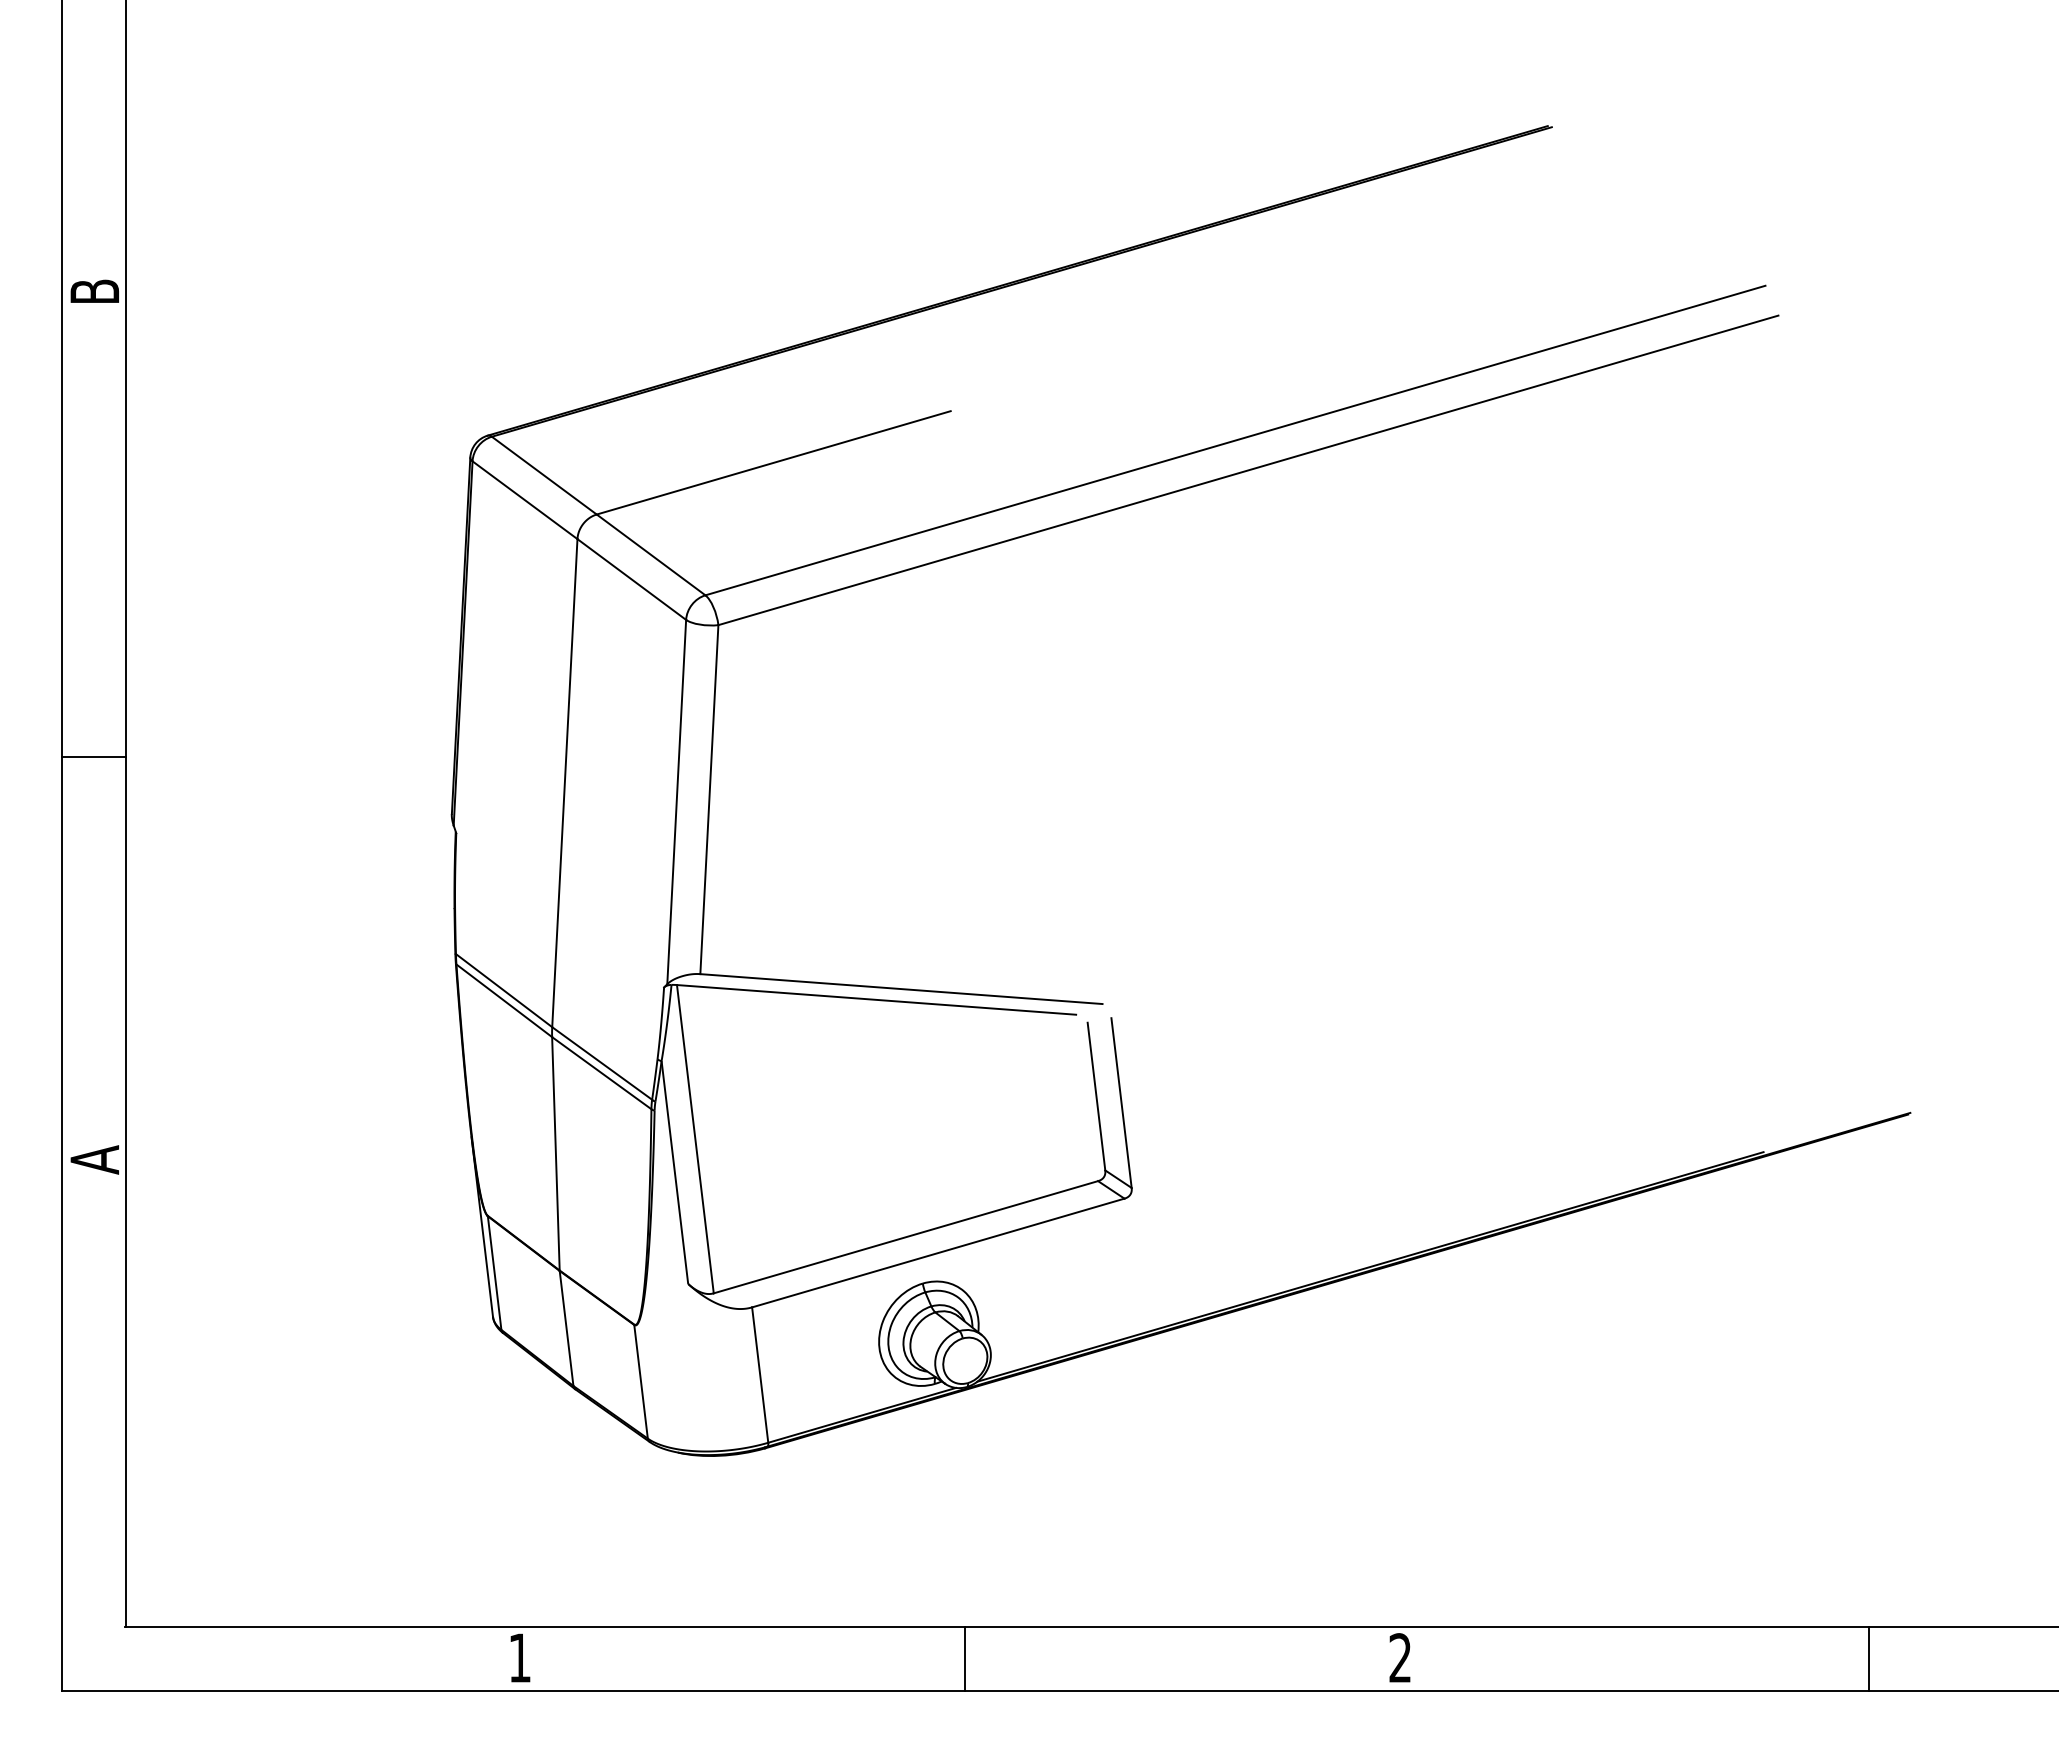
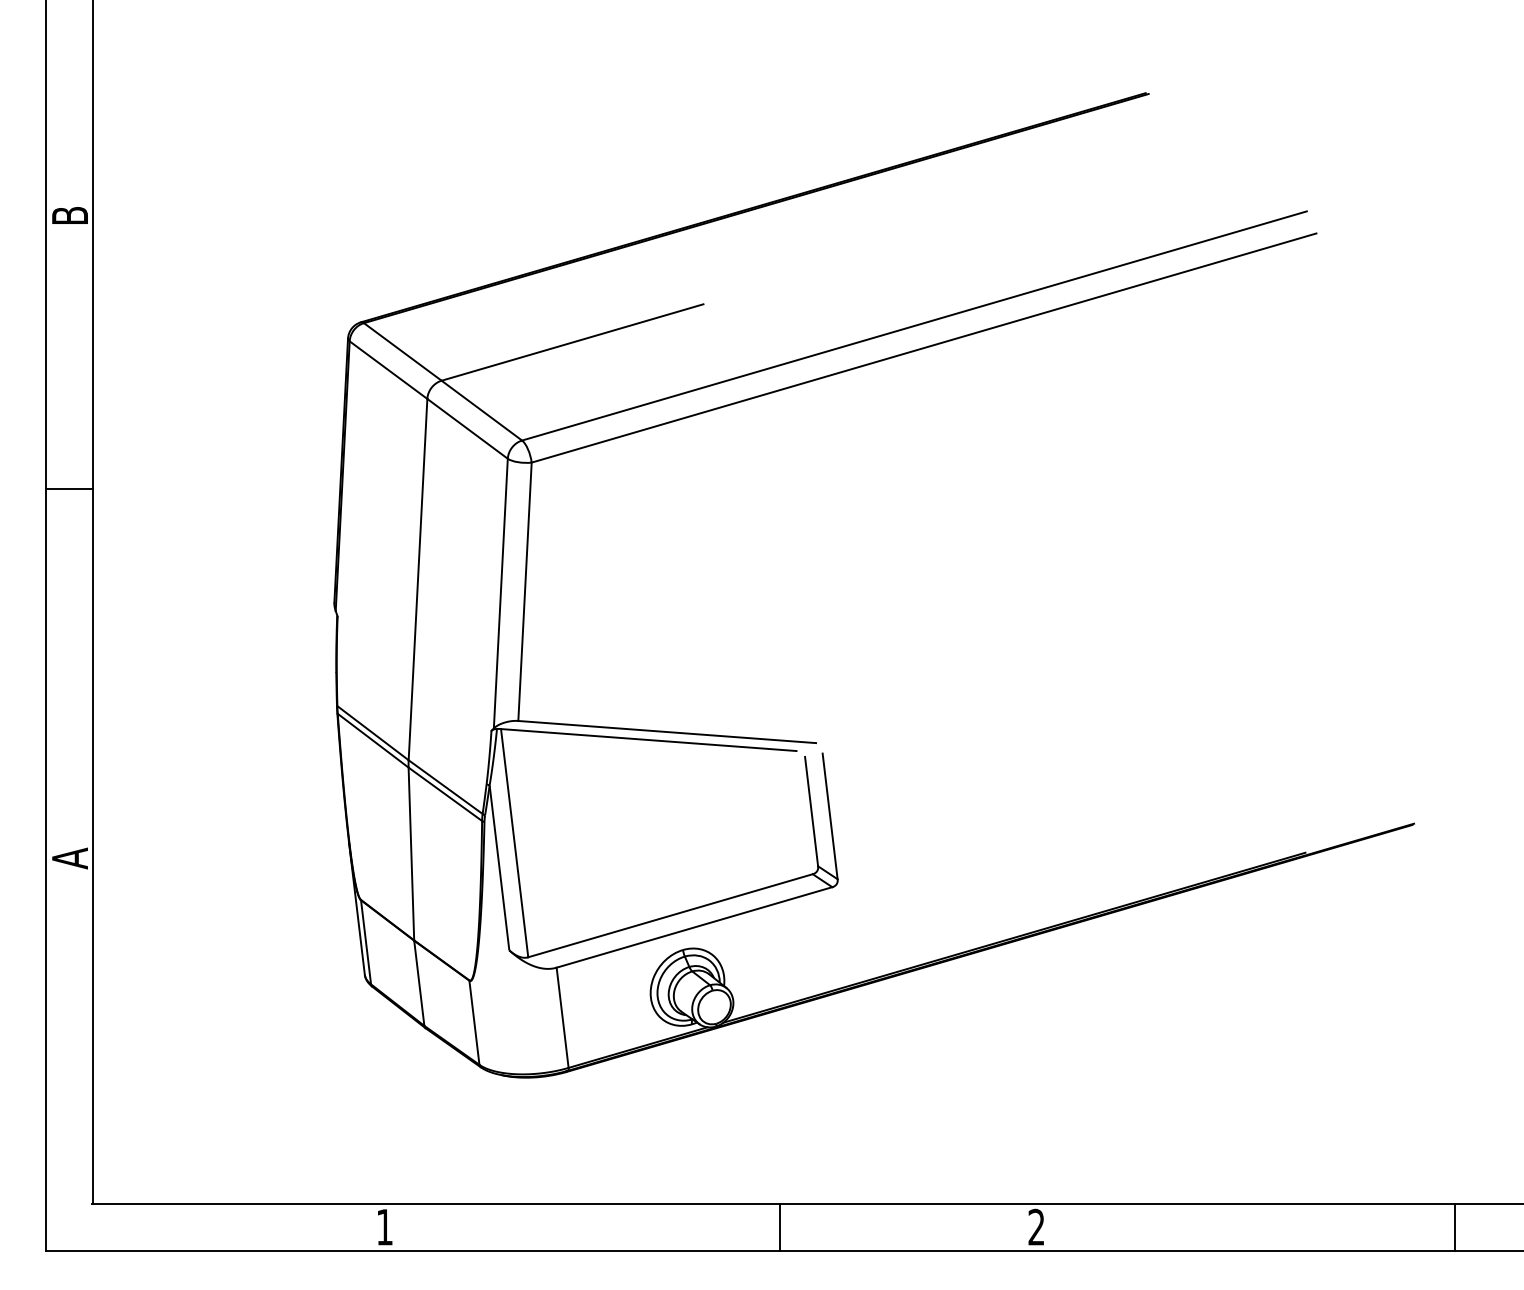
line: (93, 757) -> (69, 489), moved
line: (965, 1658) -> (779, 1227), moved
line: (1868, 1658) -> (1454, 1227), moved

